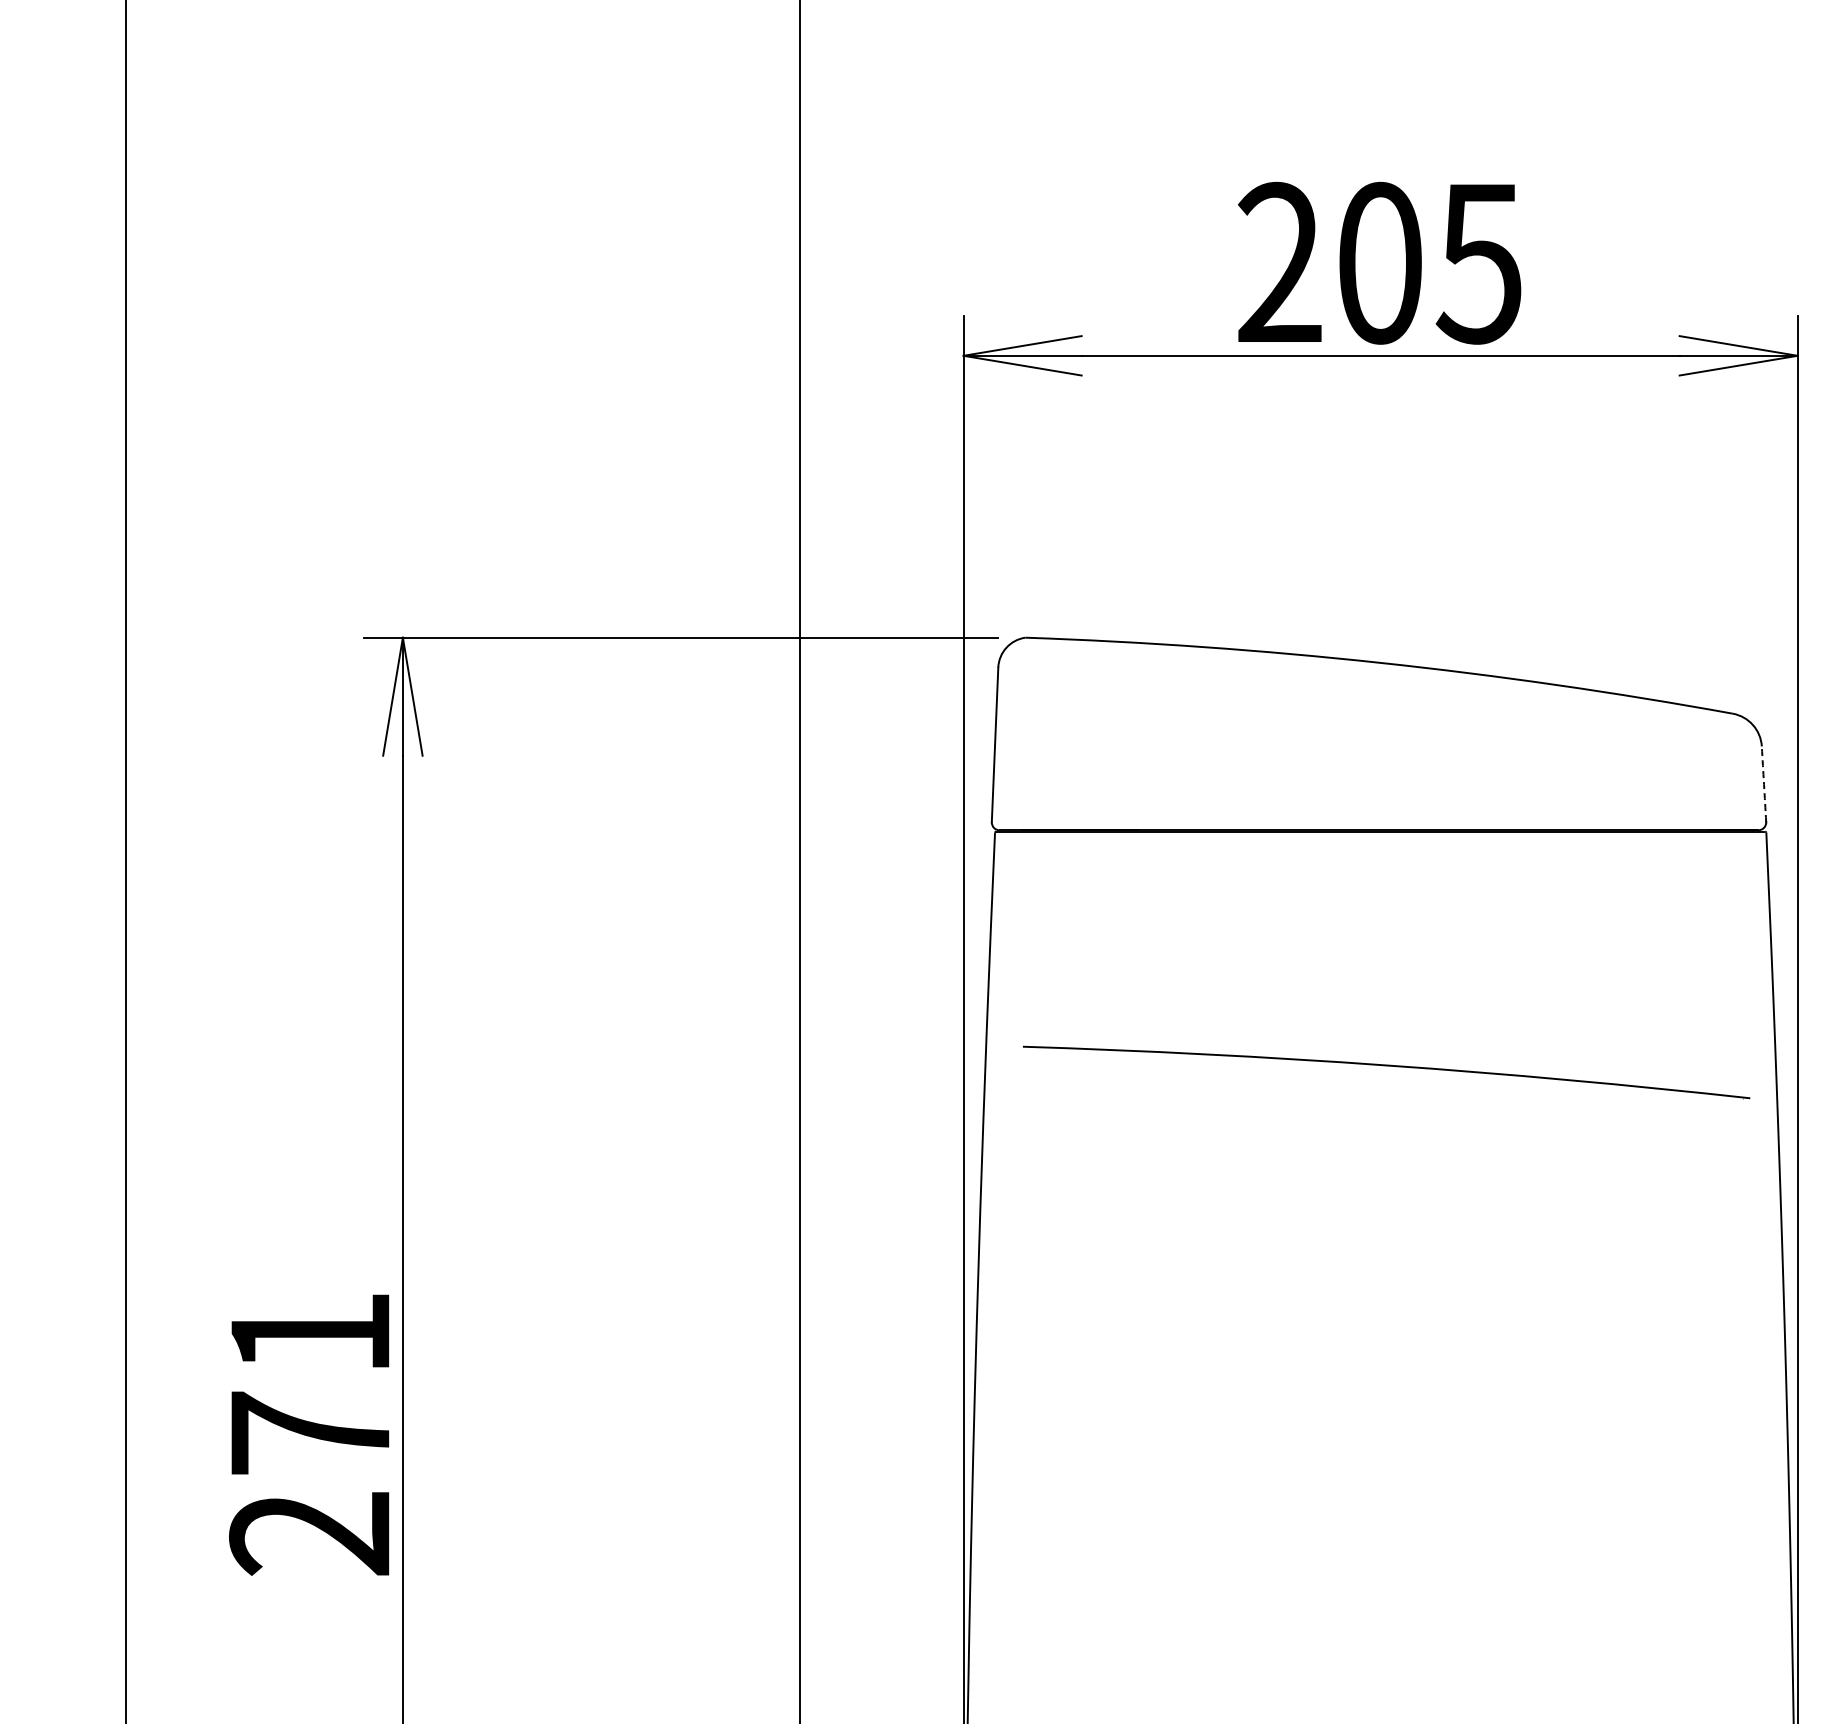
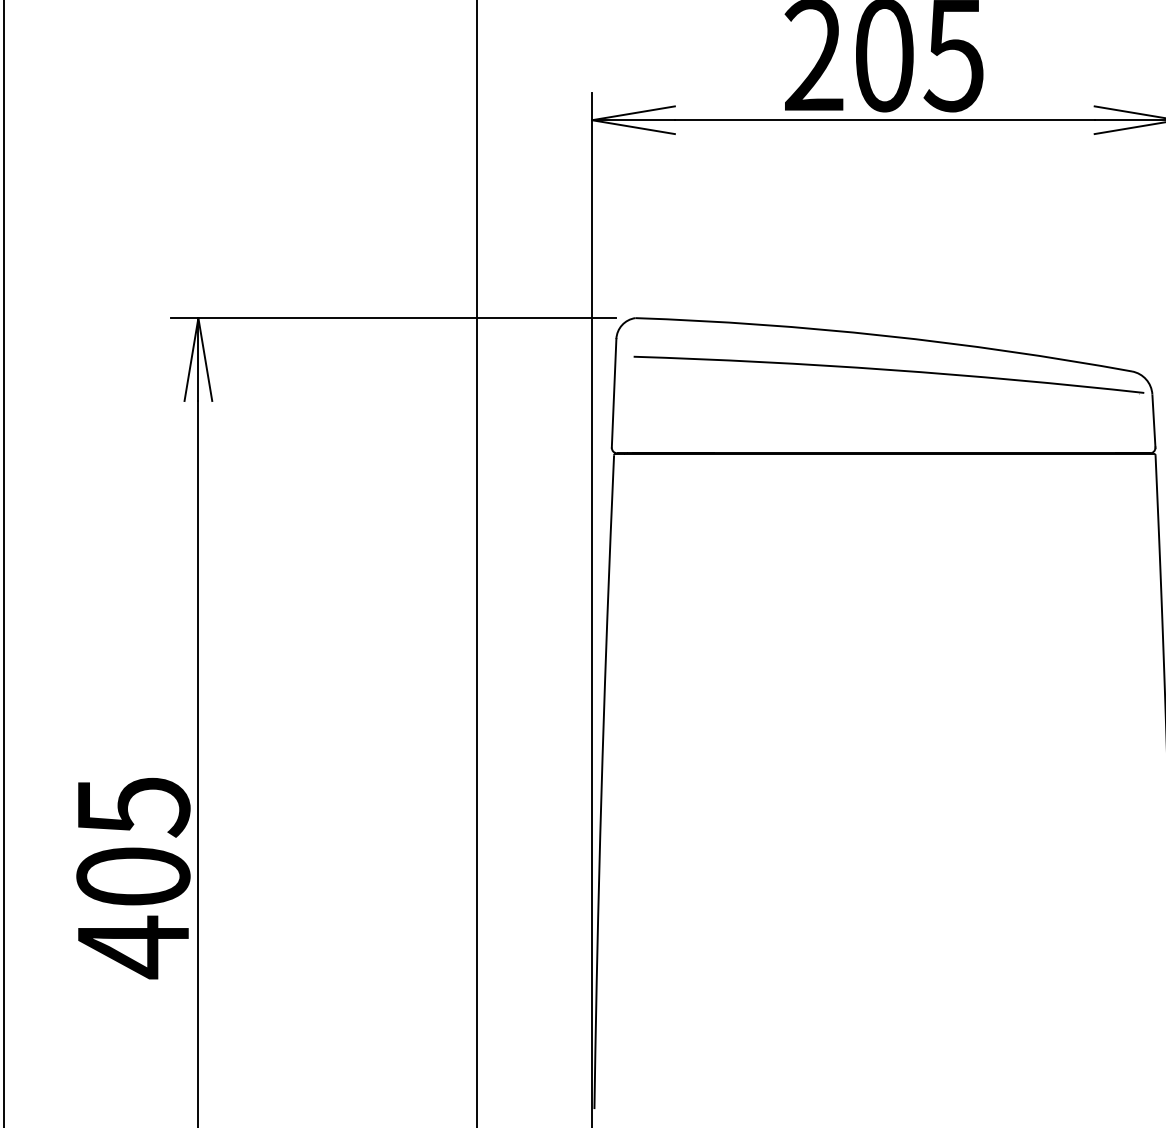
arc: (1764, 784) -> (1154, 421), dashed -> solid
part: (1386, 1072) -> (888, 374), moved
text: (310, 1435) -> (133, 878), 271 -> 405

